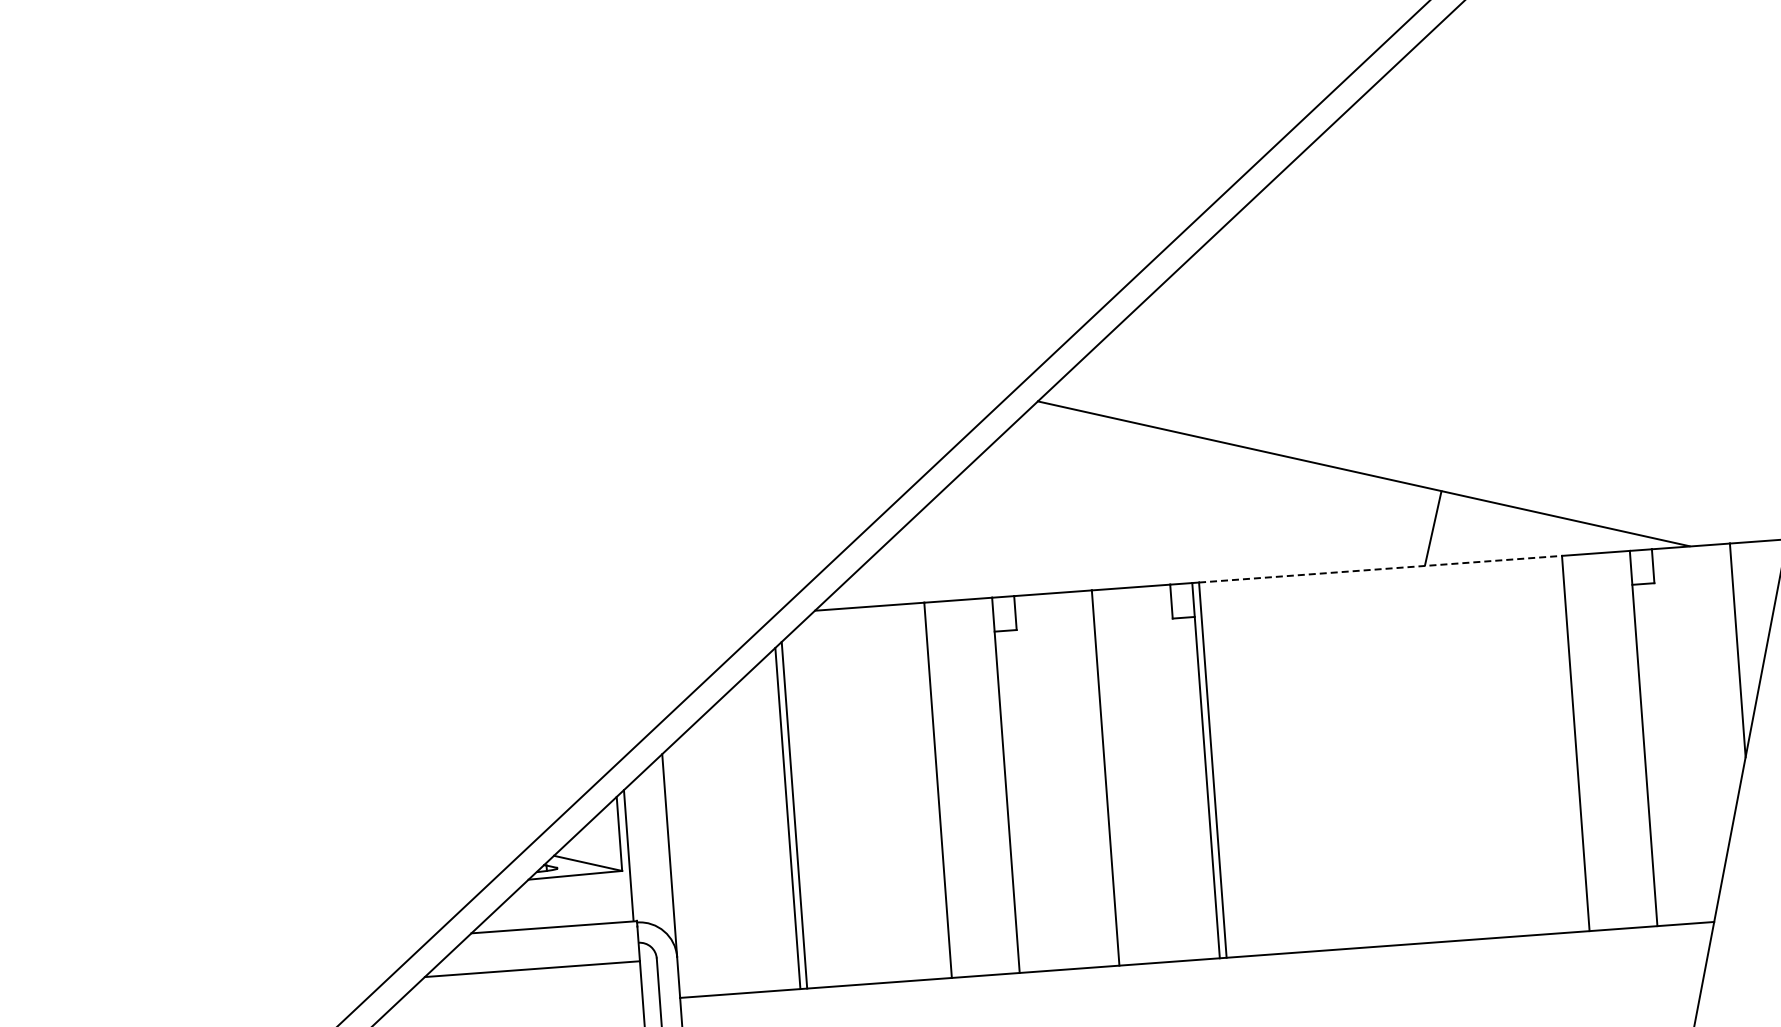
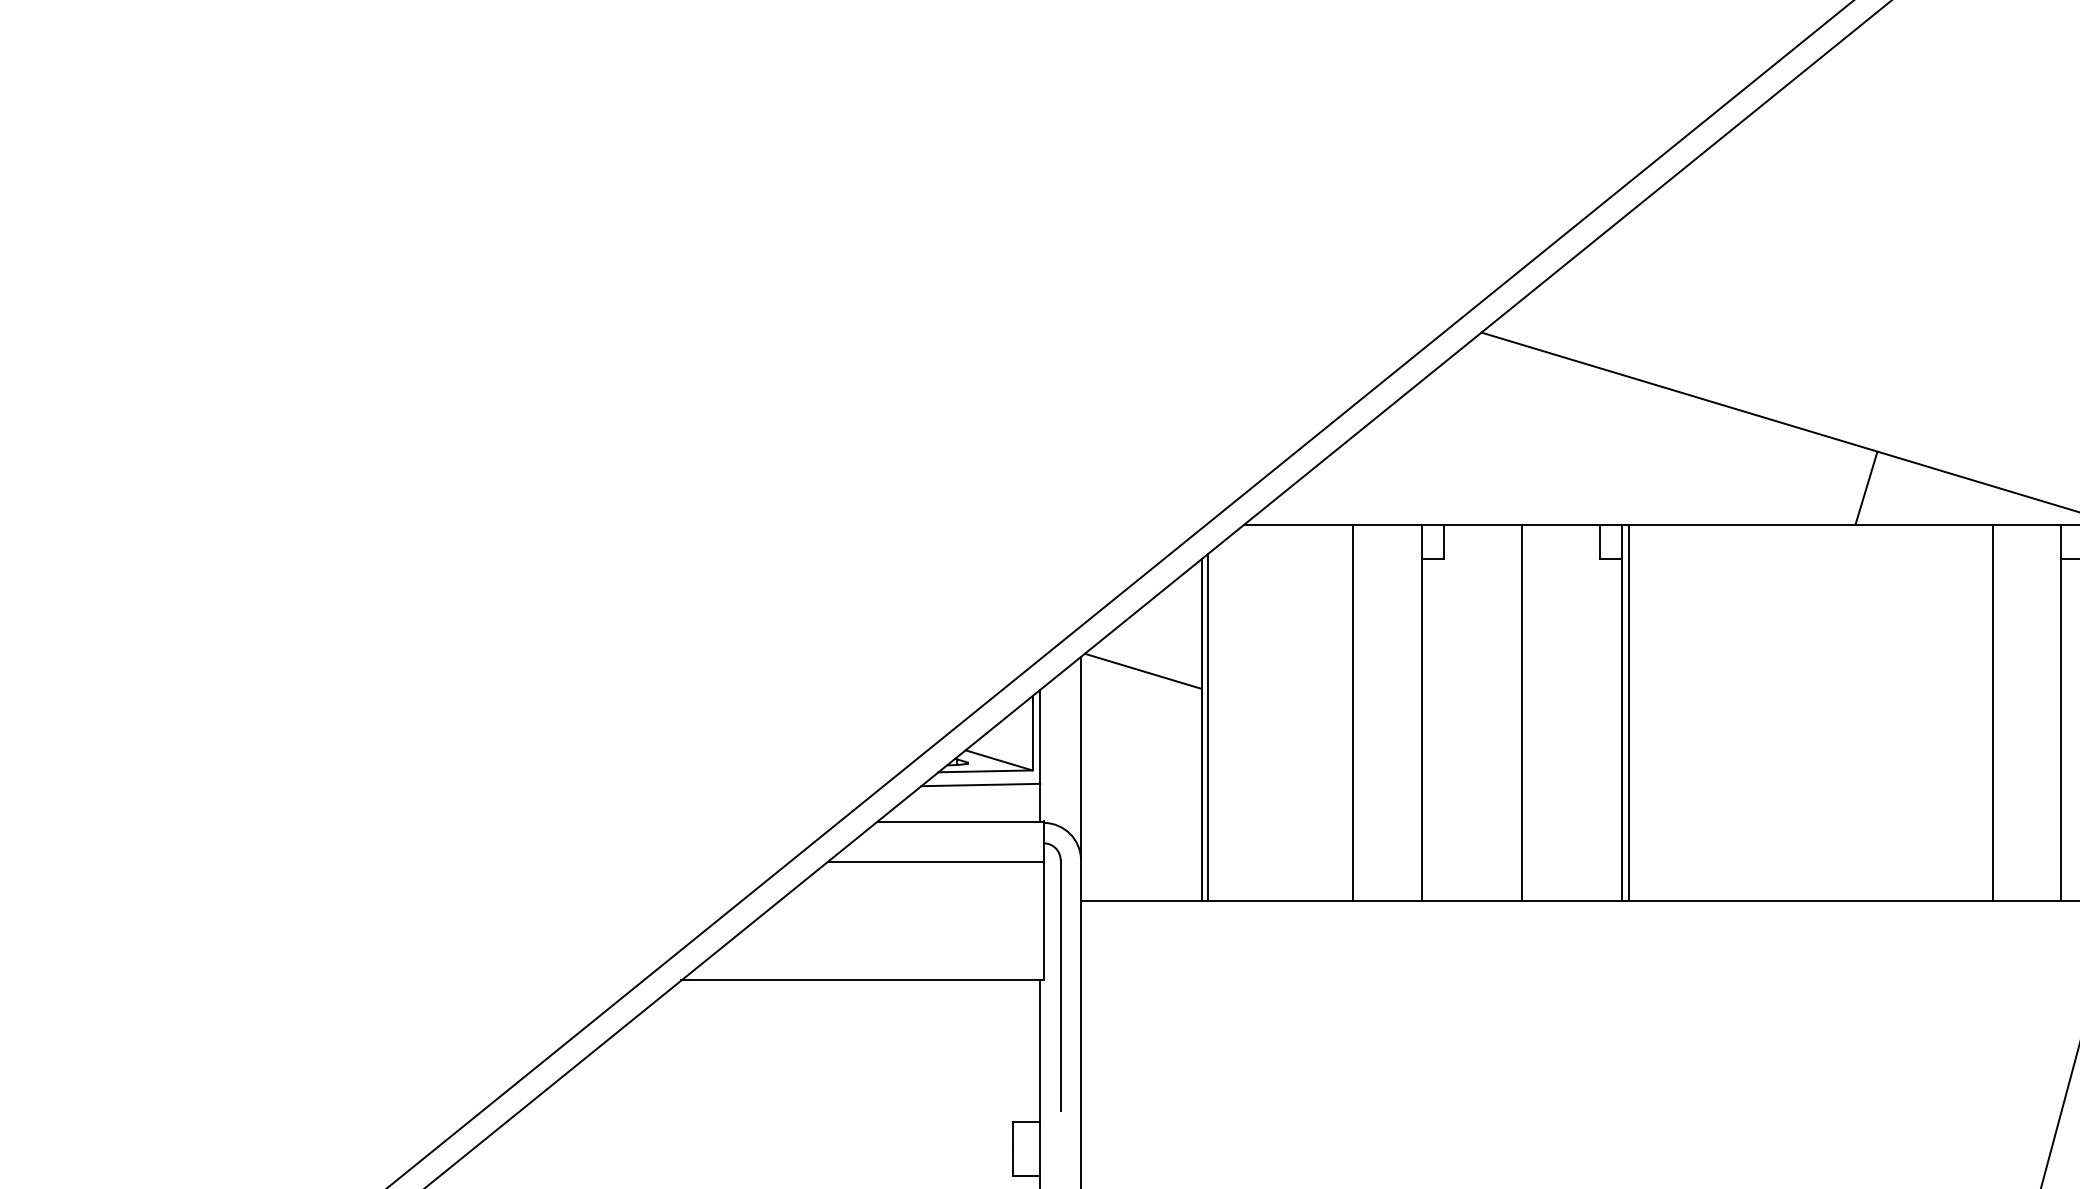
line: (1380, 569) -> (1810, 525), dashed -> solid
line: (724, 763) -> (1142, 670), added
line: (571, 888) -> (980, 784), added

